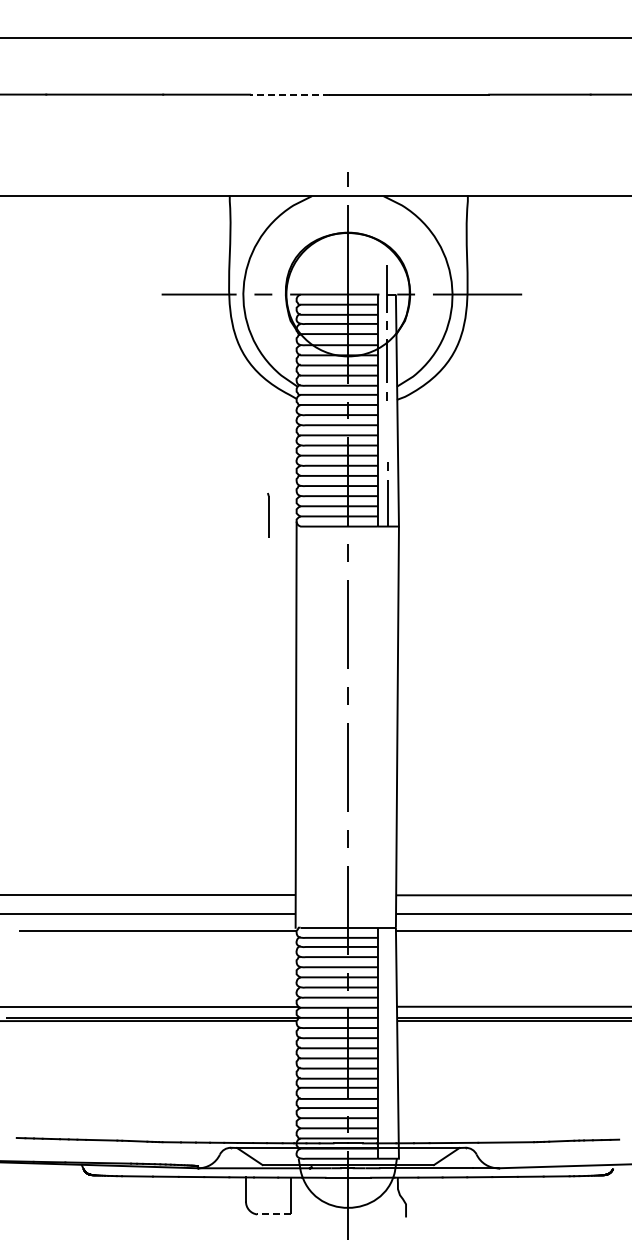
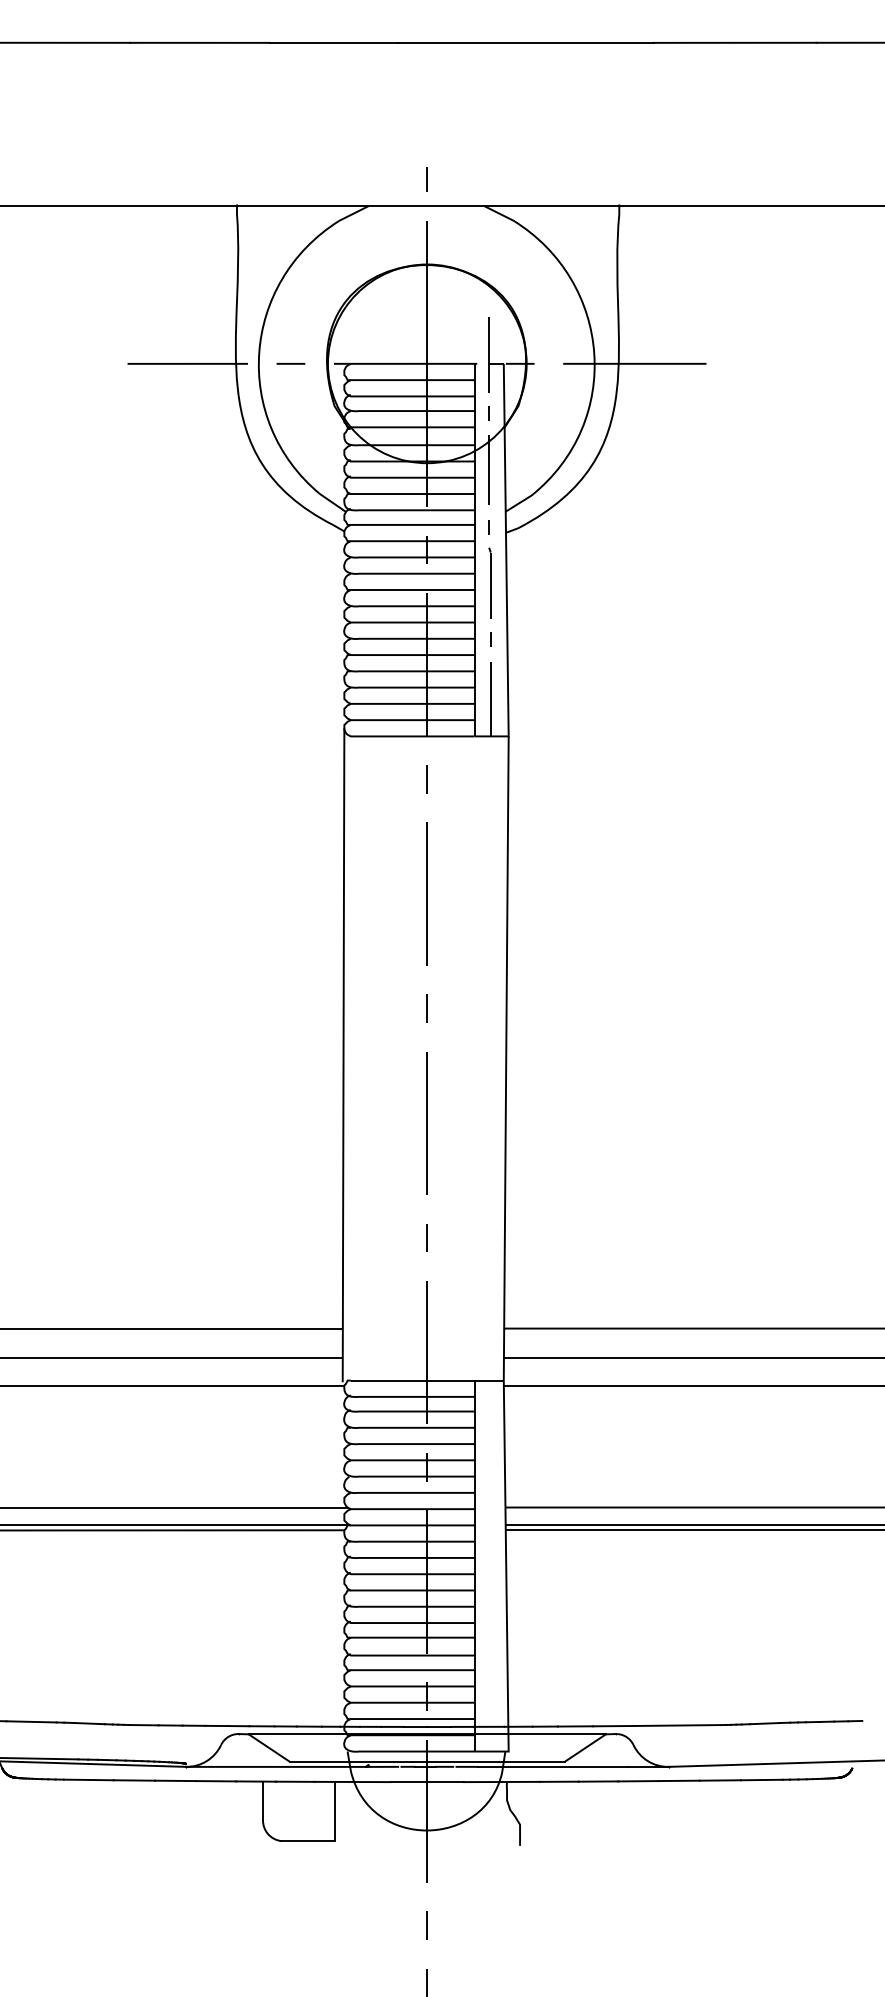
line: (289, 94) -> (332, 42), dashed -> solid
line: (268, 515) -> (490, 583), moved
line: (273, 1214) -> (307, 1841), dashed -> solid

